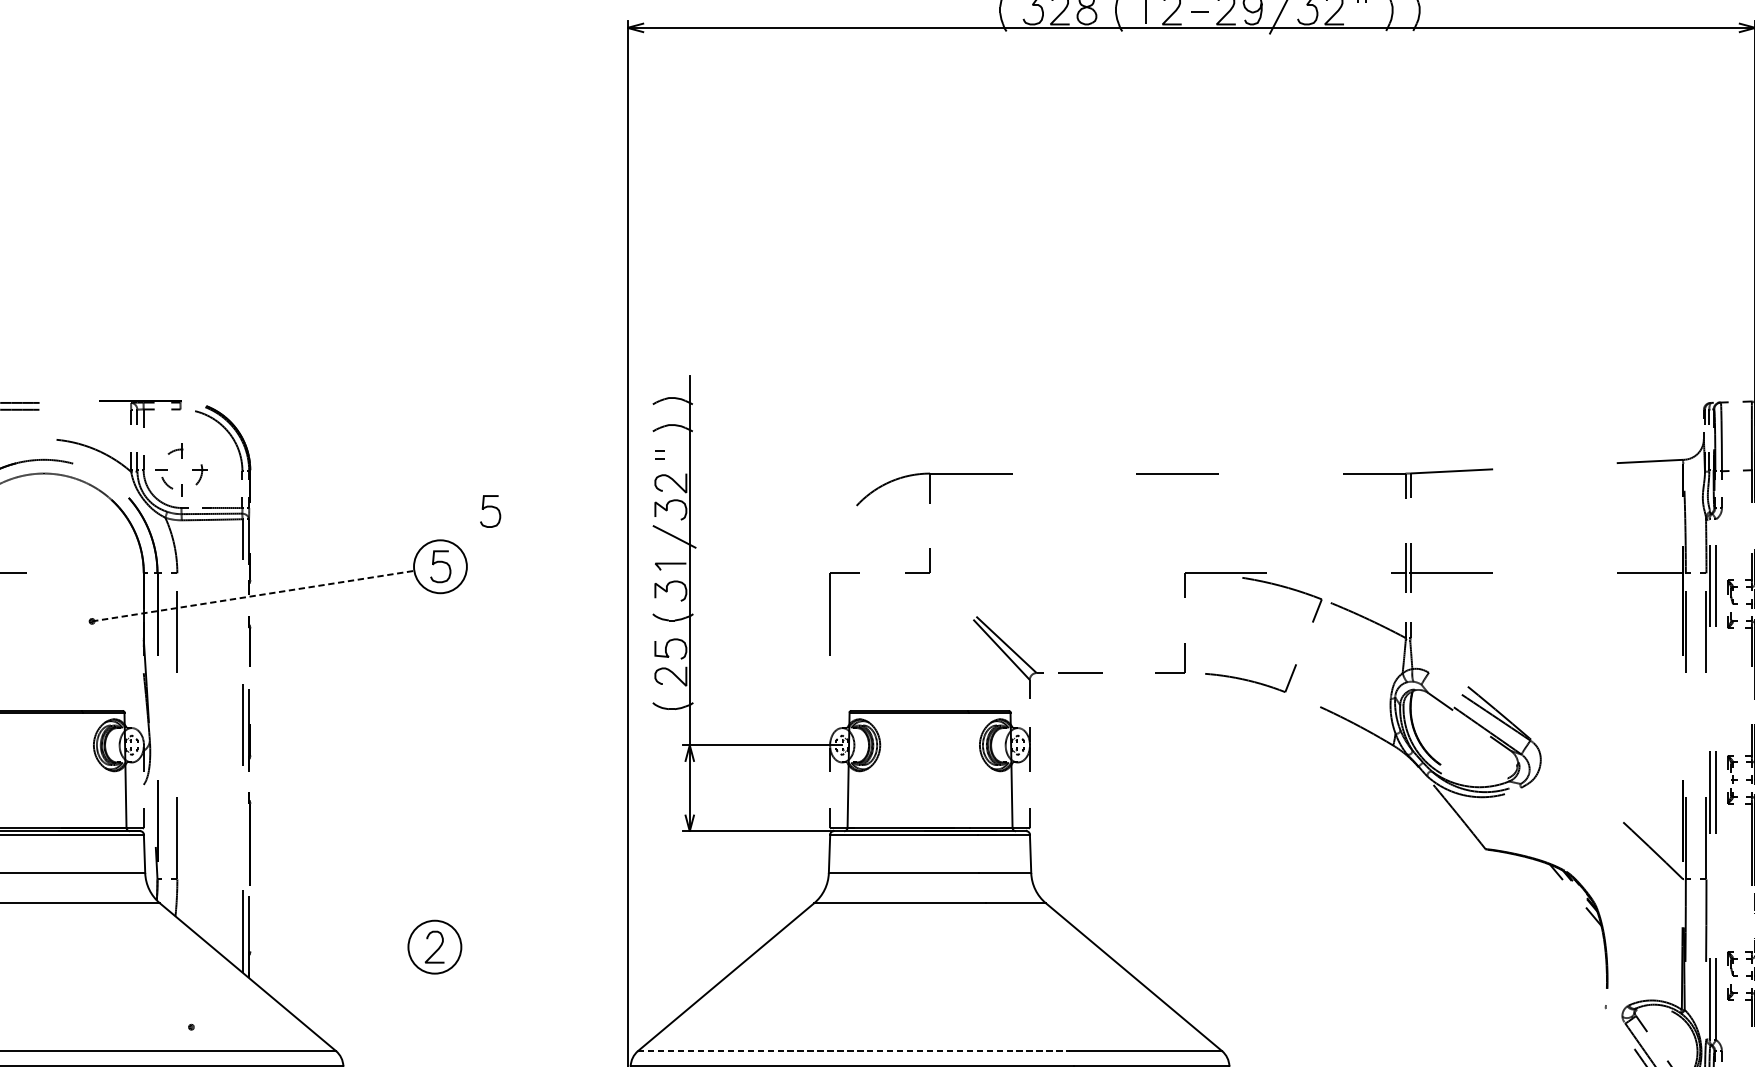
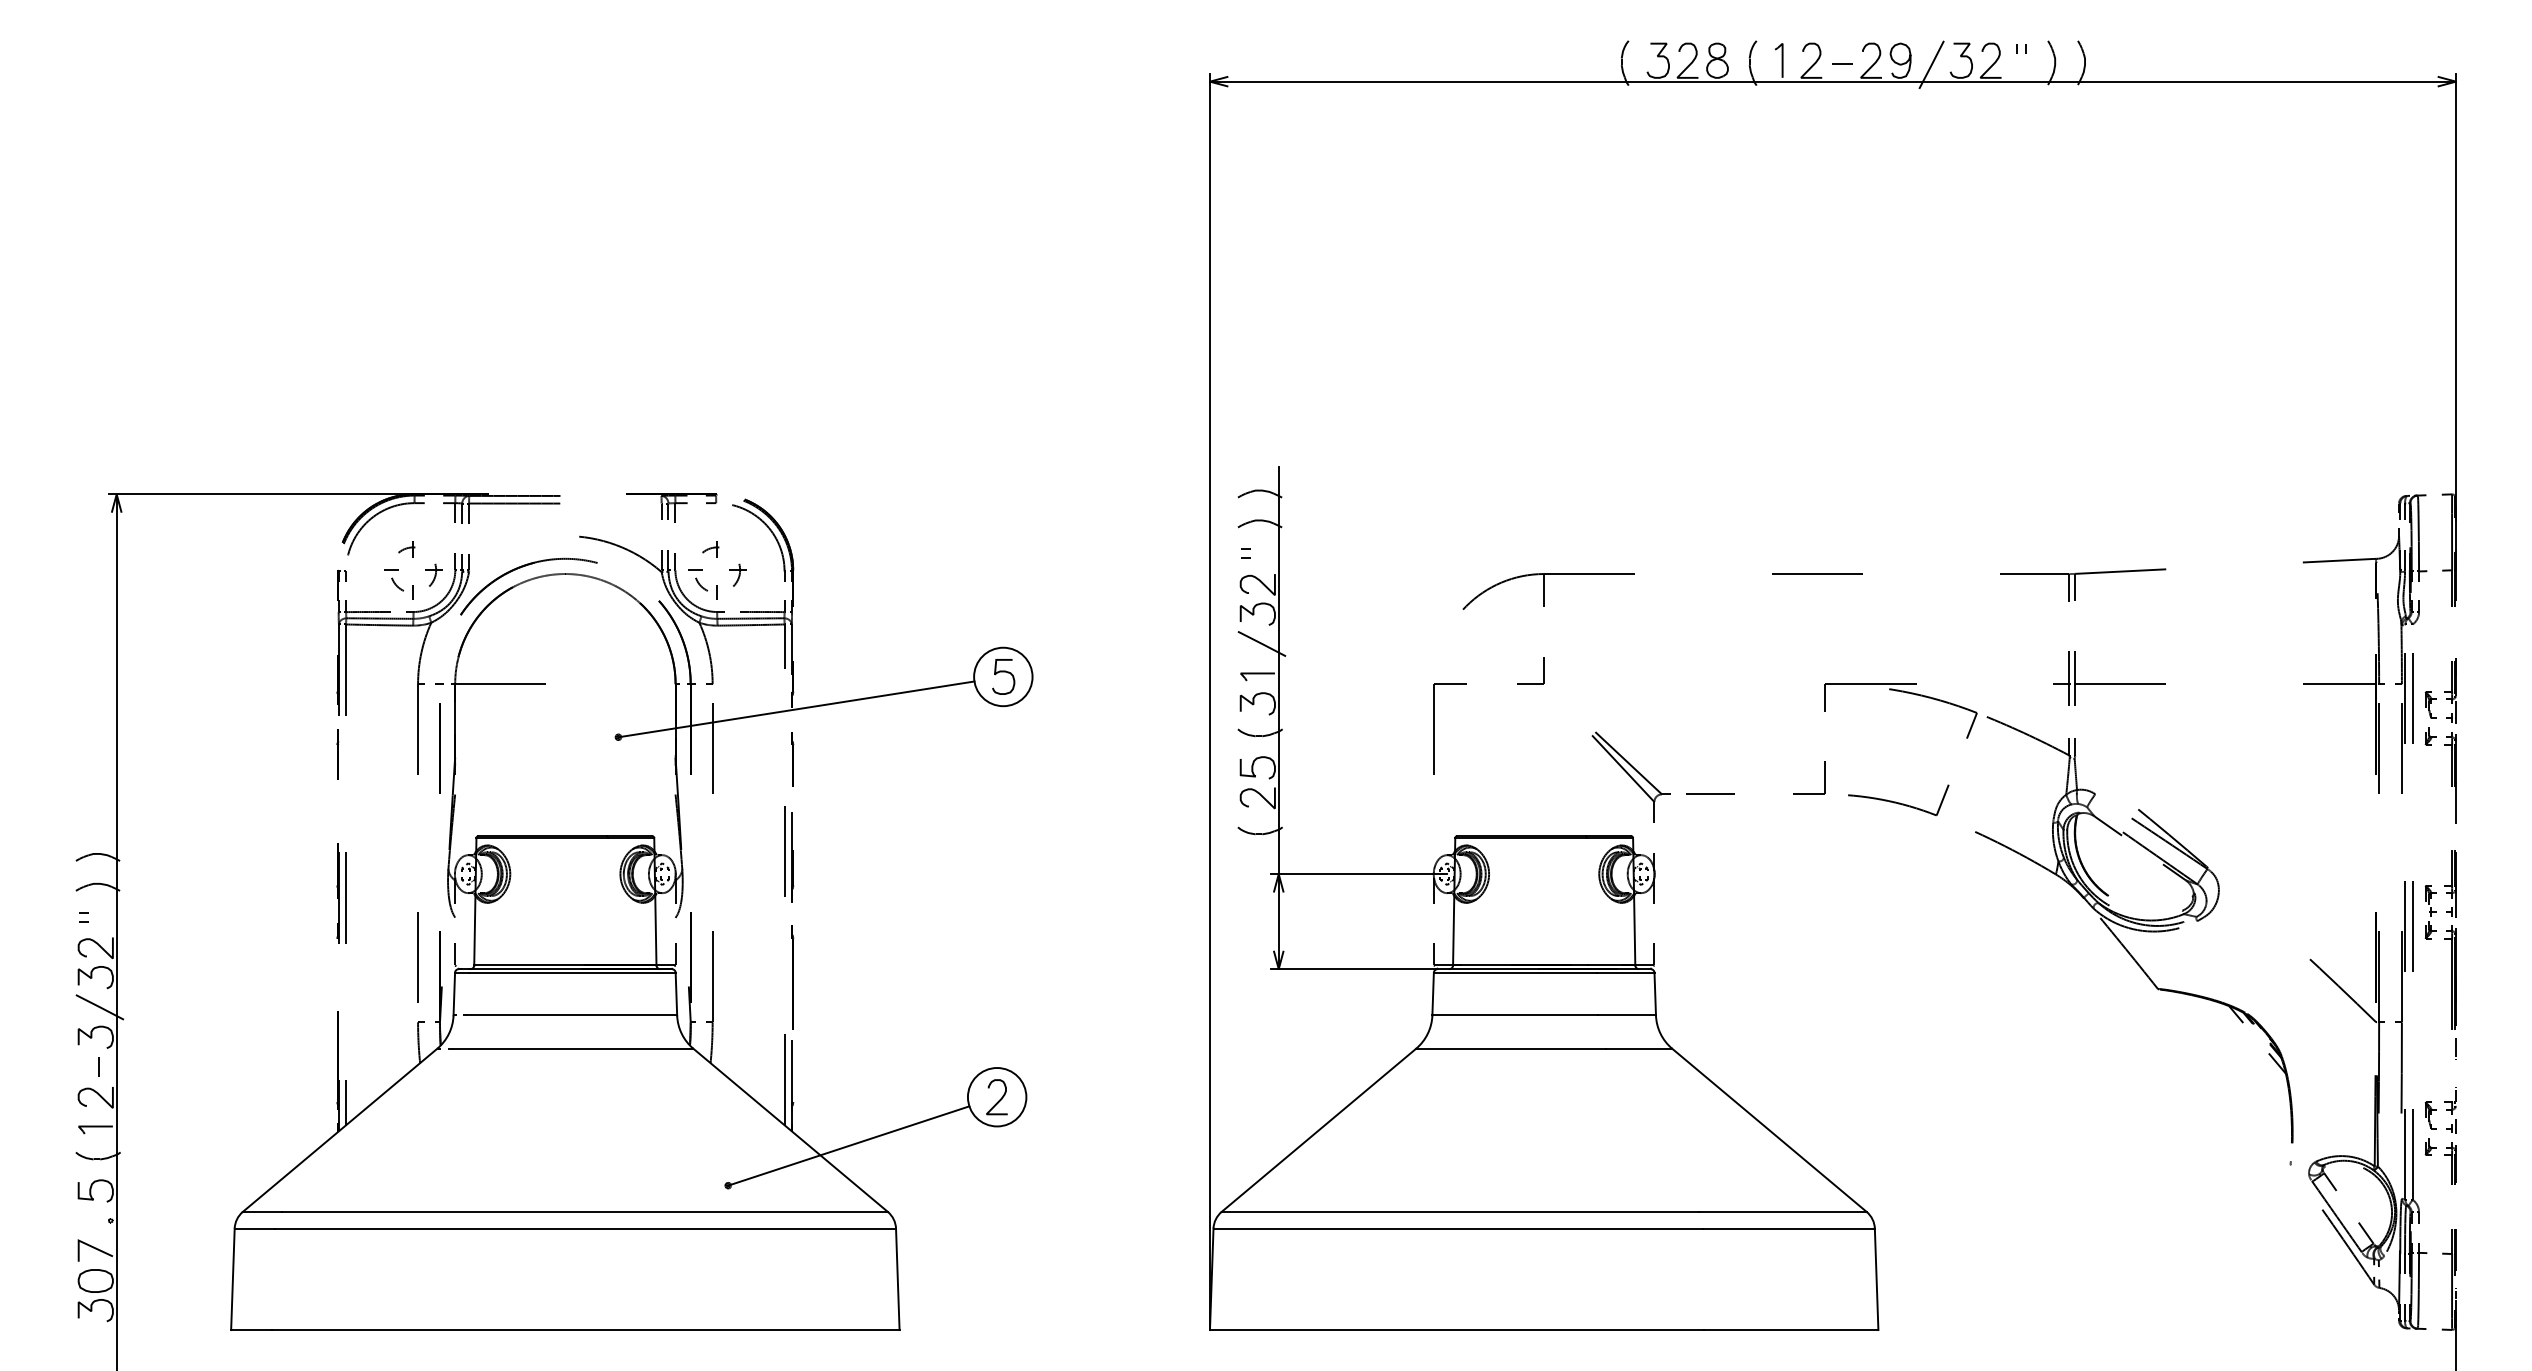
curve: (490, 507) -> (1058, 611), removed
line: (253, 596) -> (796, 709), dashed -> solid
line: (300, 990) -> (848, 1145), added
line: (854, 1050) -> (1460, 1211), dashed -> solid

